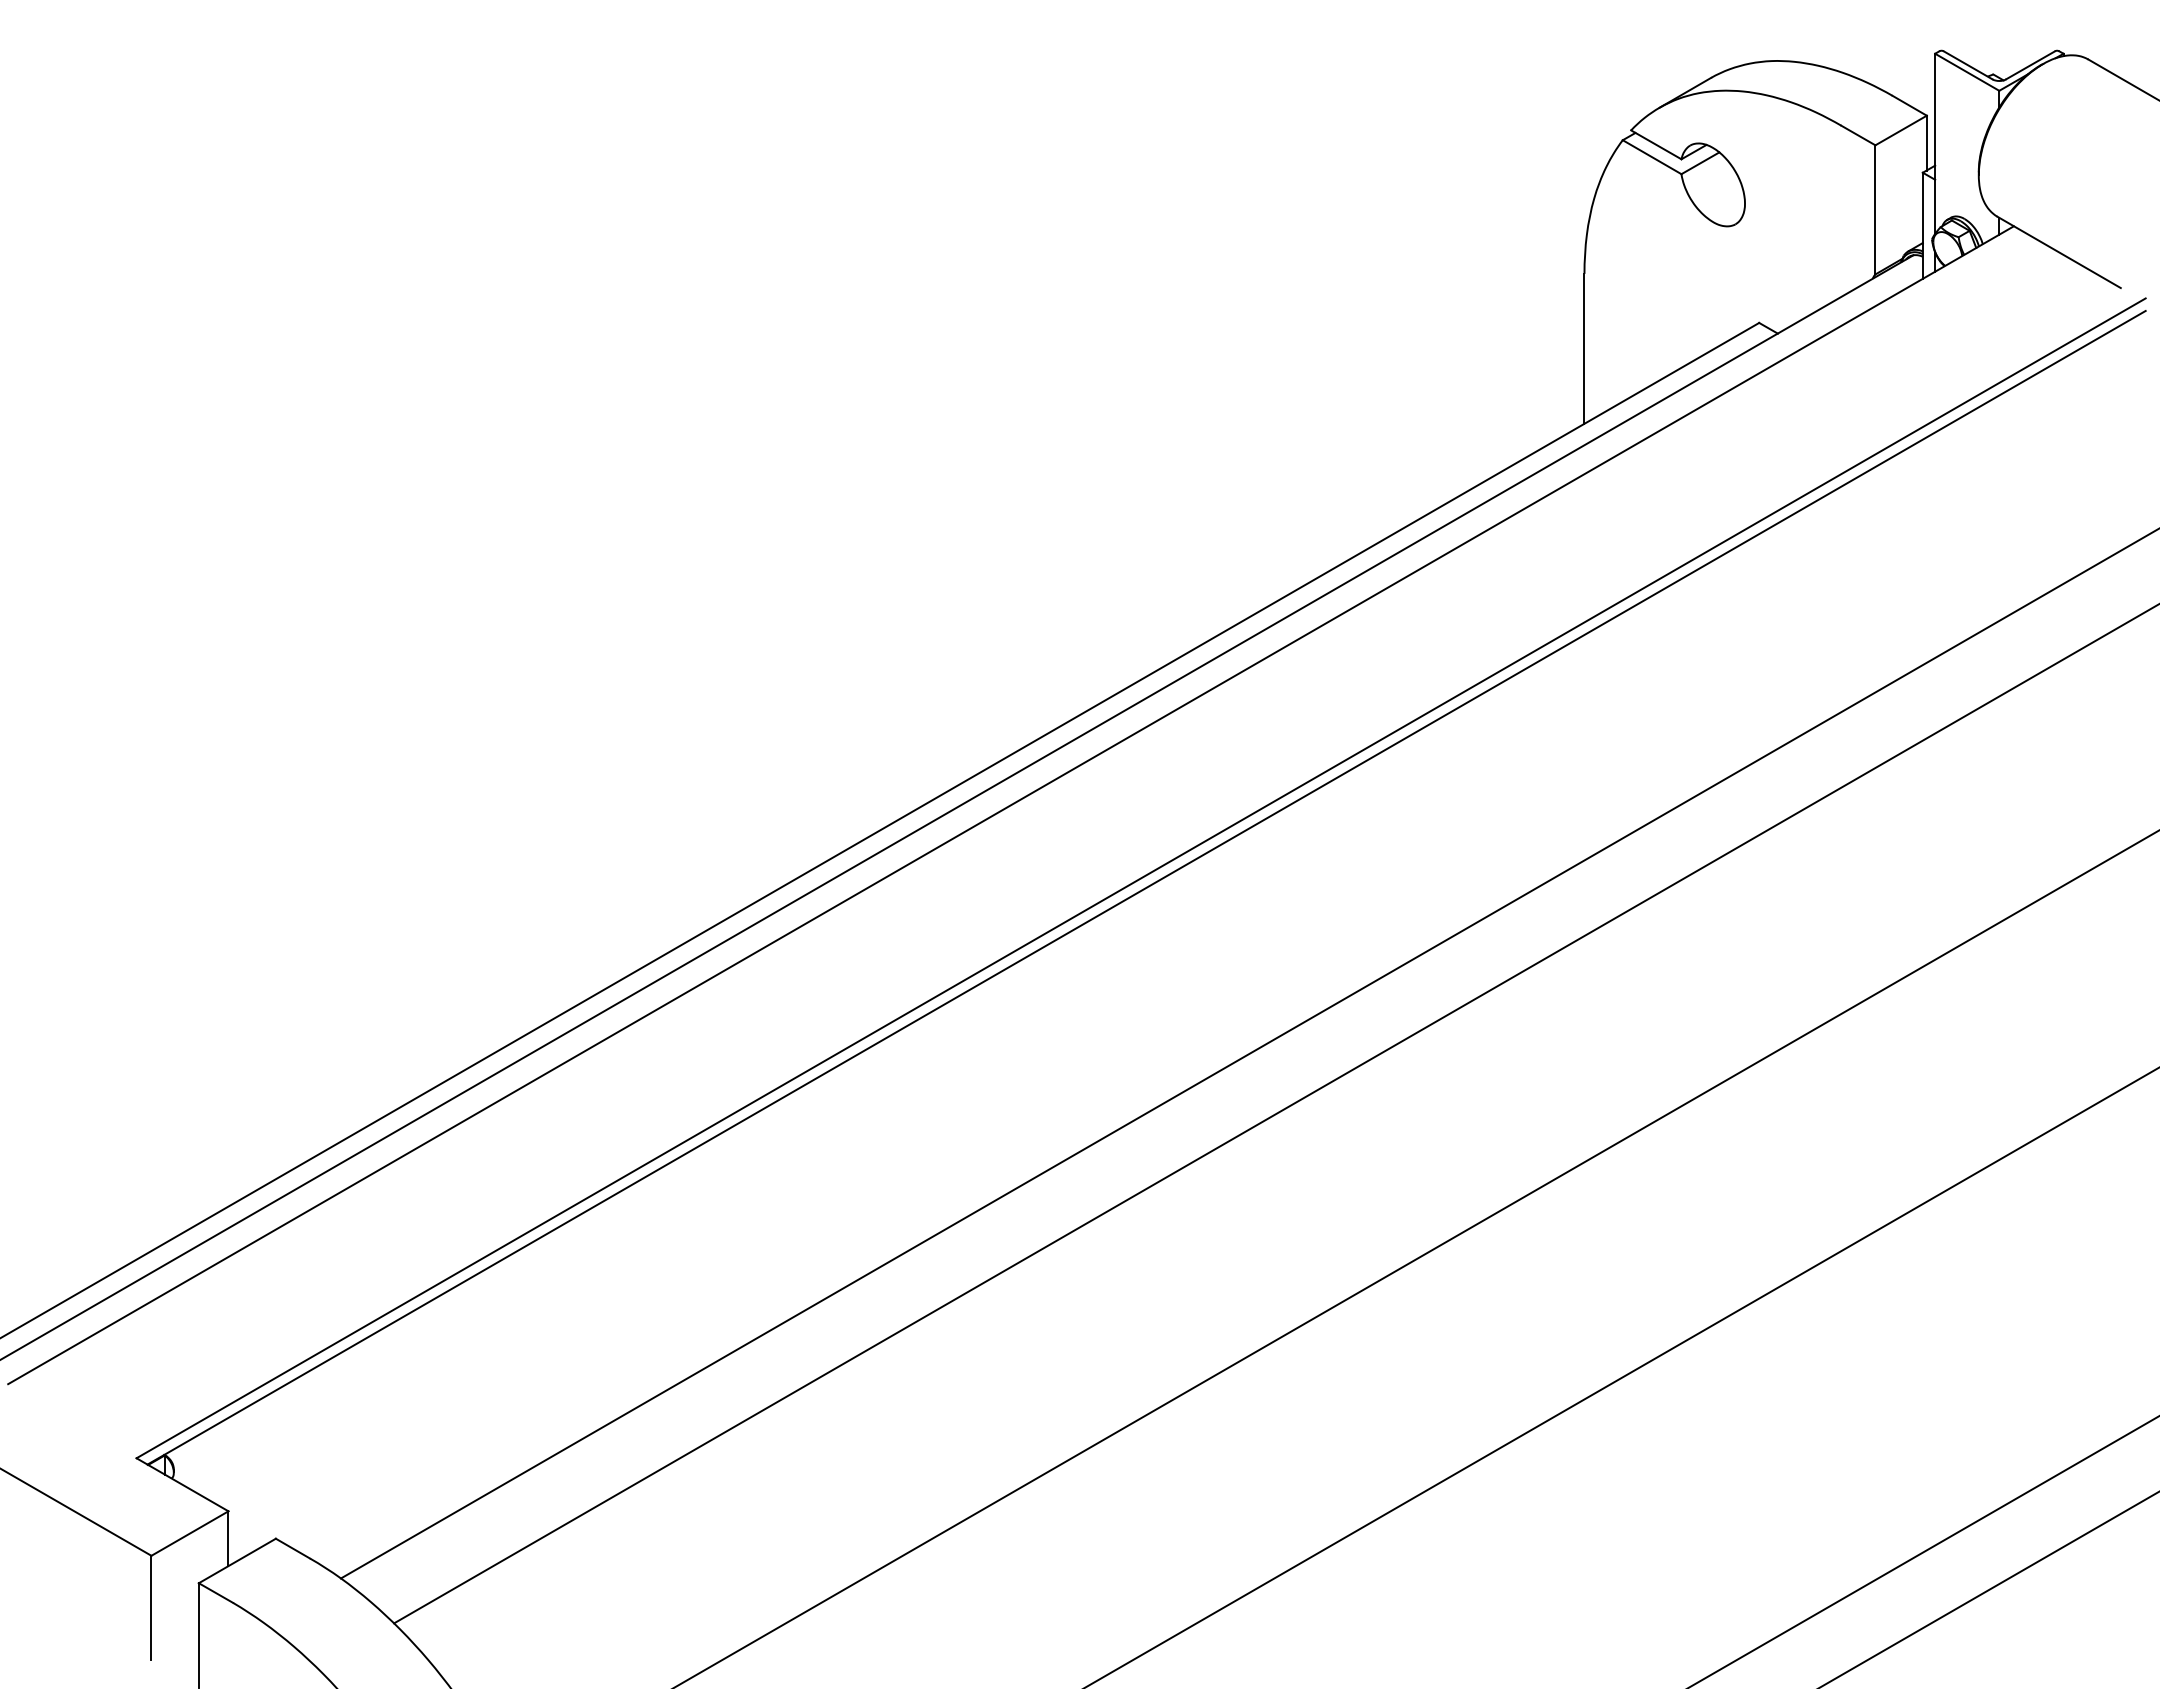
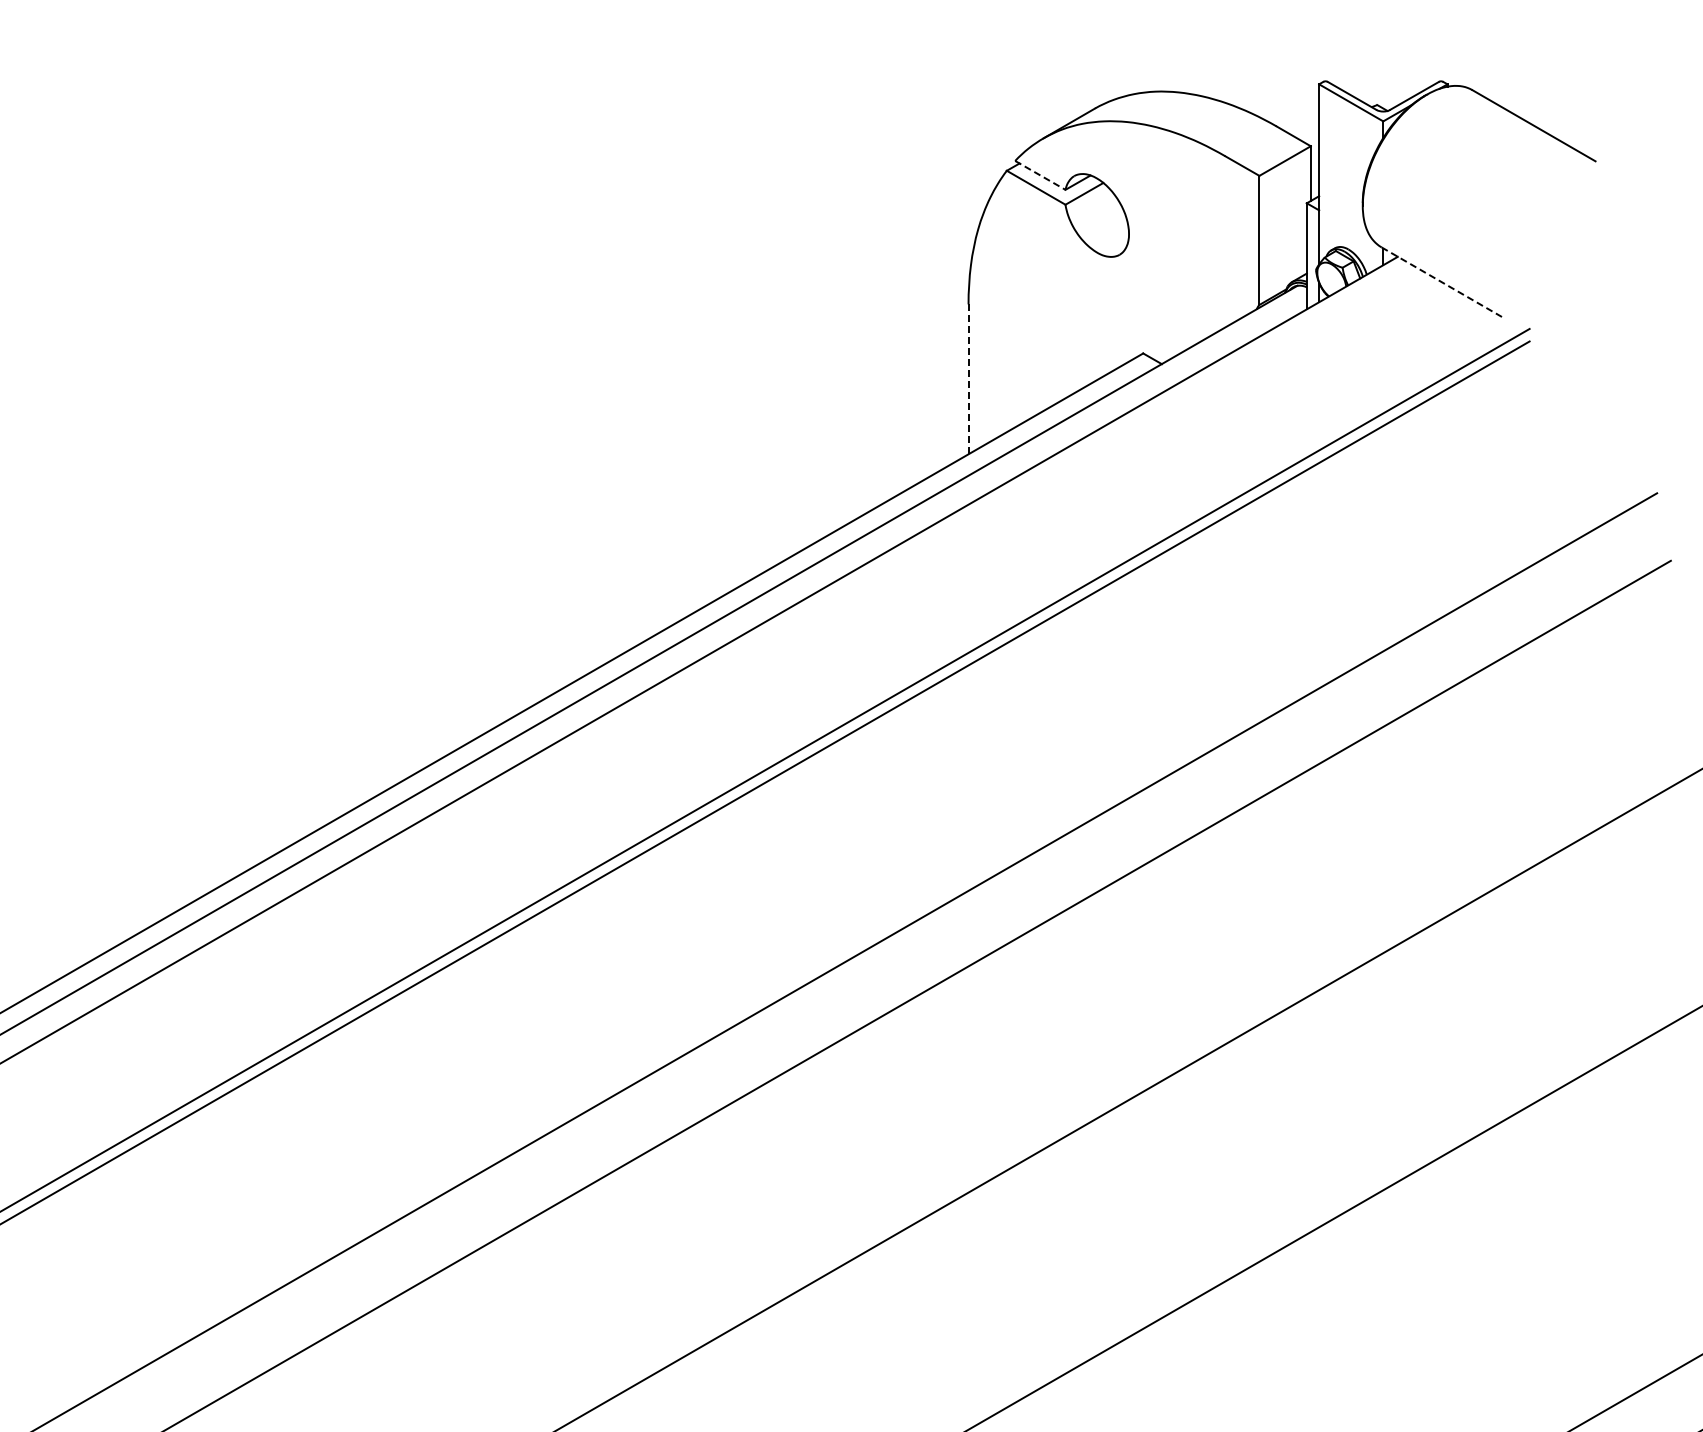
line: (1656, 145) -> (1040, 176), solid -> dashed
line: (2059, 252) -> (1443, 283), solid -> dashed
line: (1584, 348) -> (968, 379), solid -> dashed

